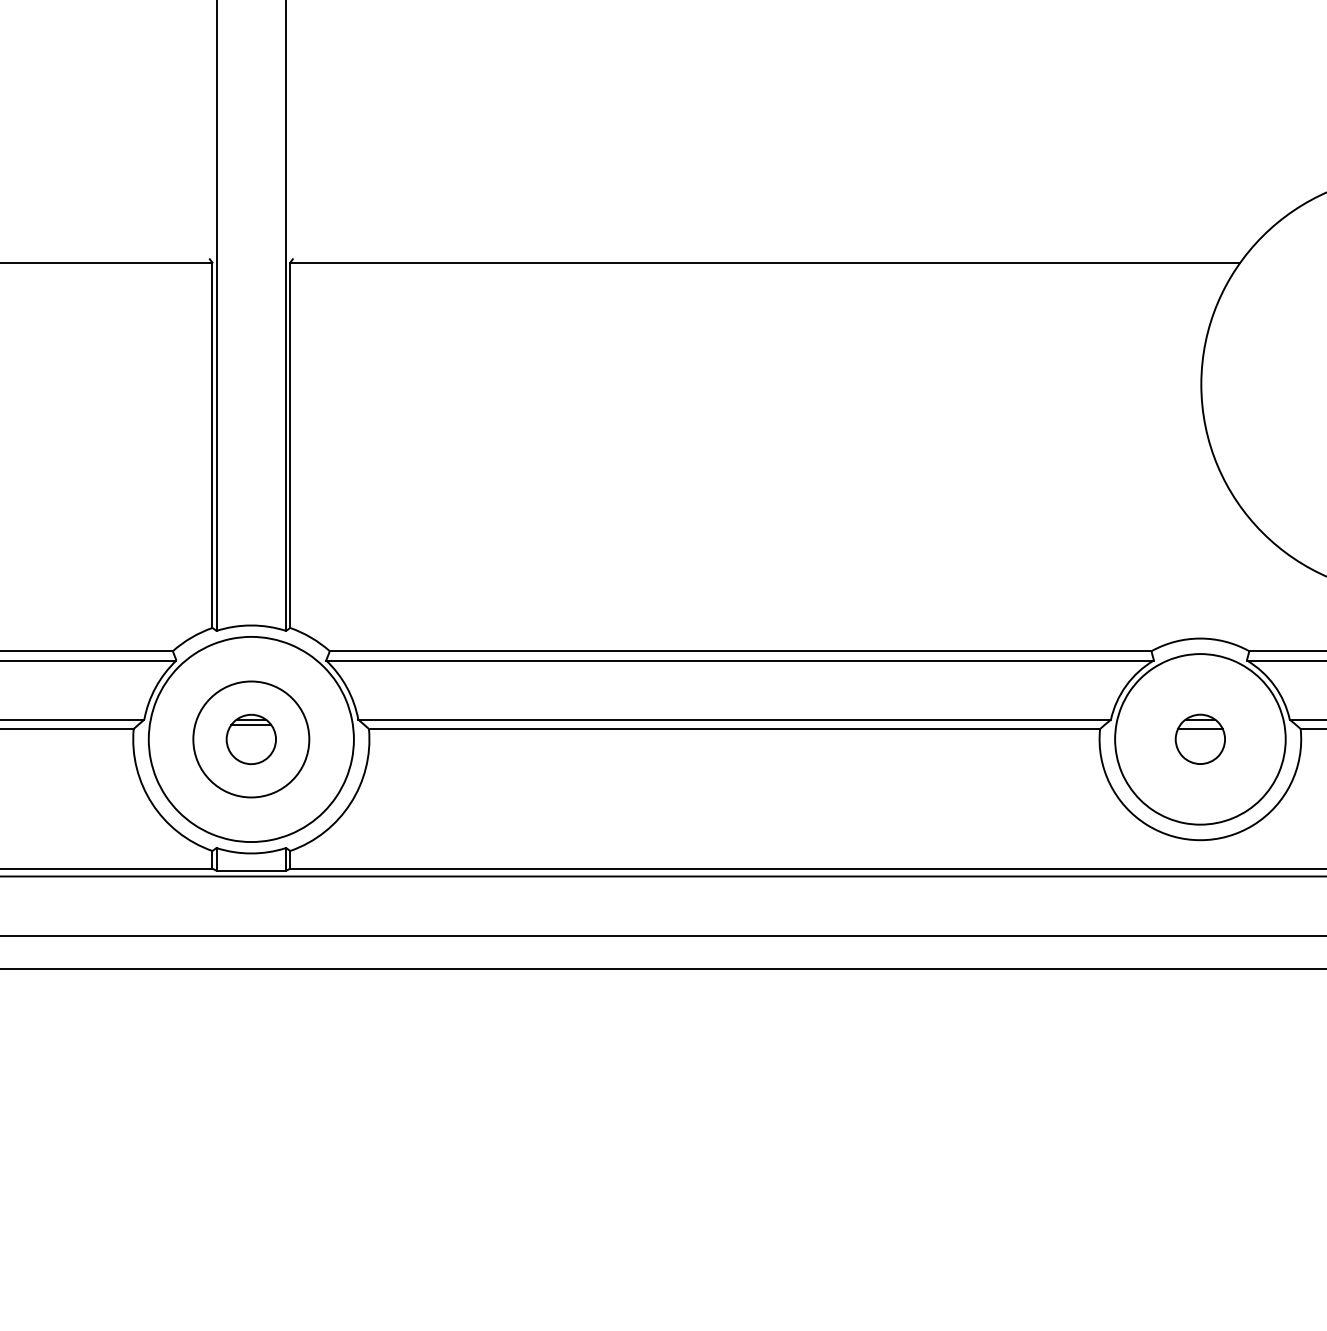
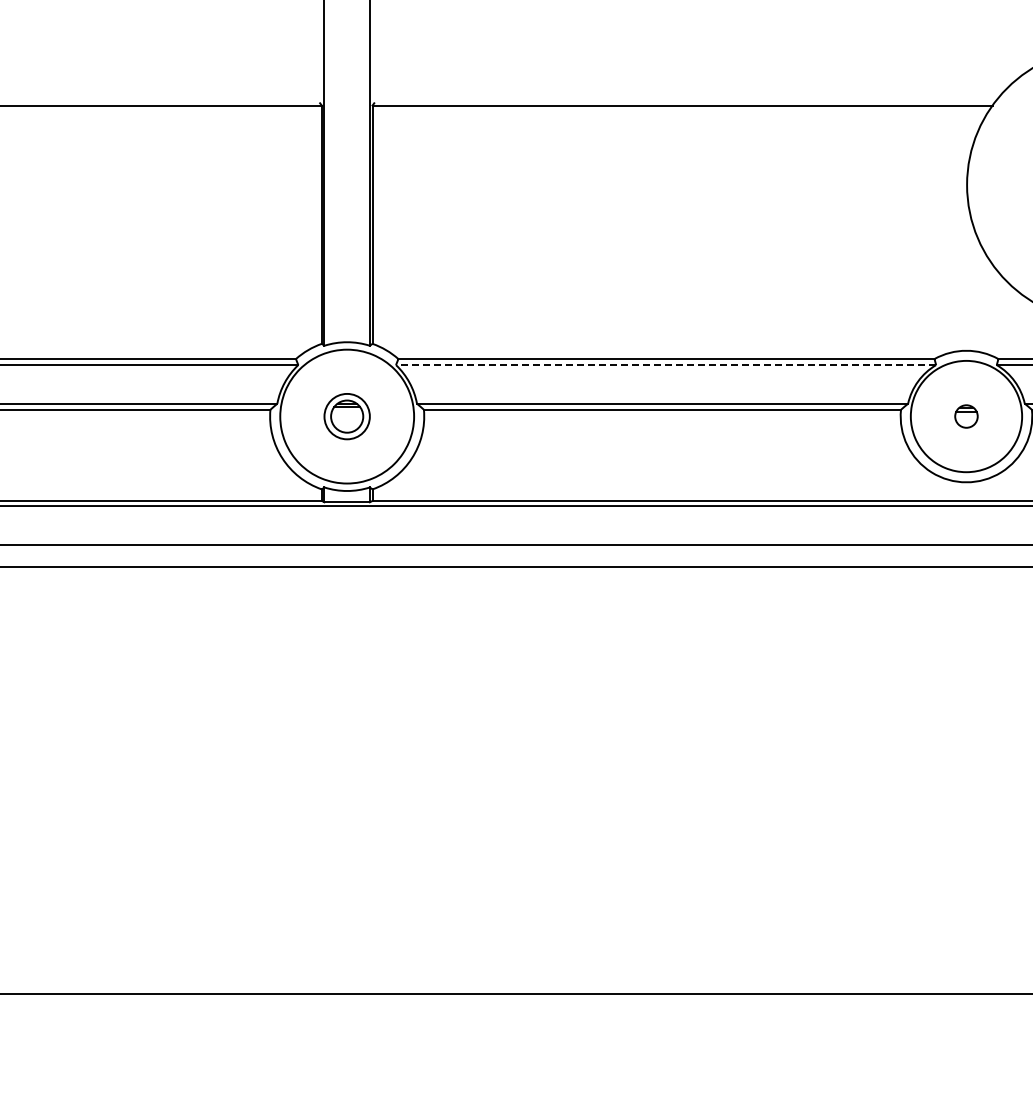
line: (739, 661) -> (665, 365), solid -> dashed
circle: (251, 739) -> (347, 416), size x0.6
part: (1200, 739) -> (966, 416), size x0.7

